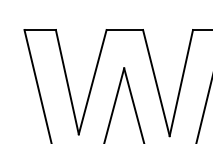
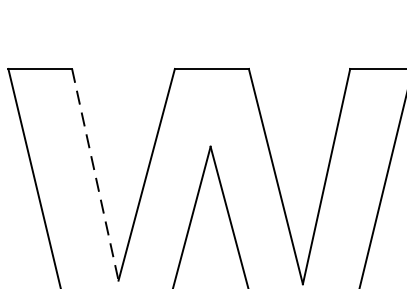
line: (67, 82) -> (95, 175), solid -> dashed

